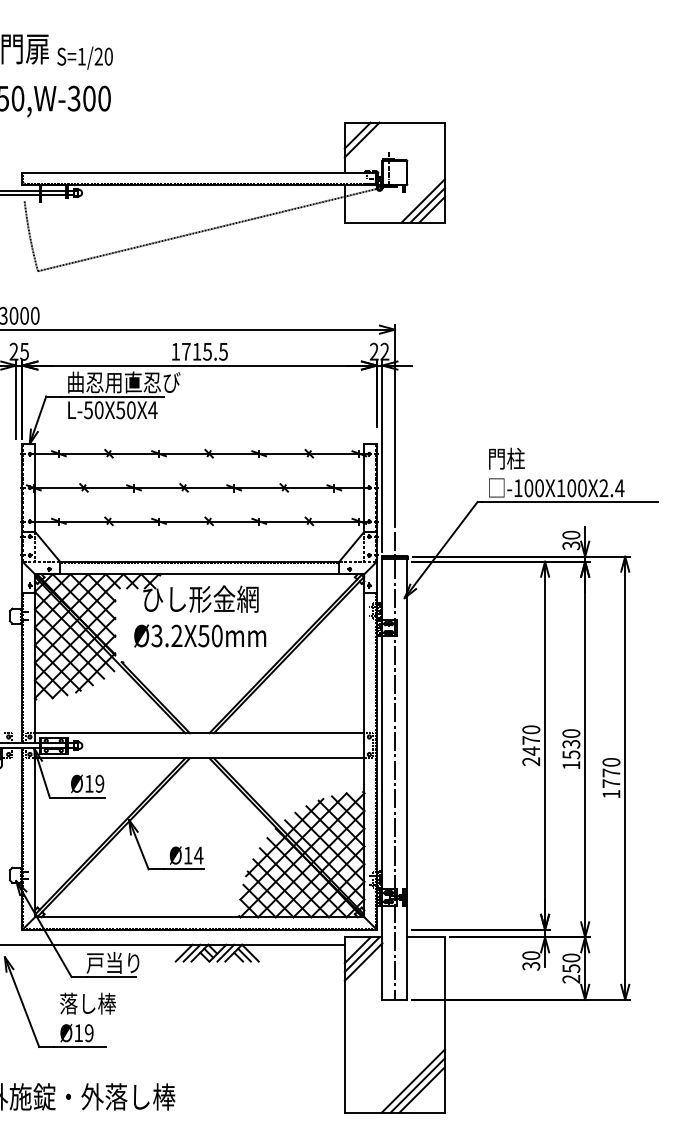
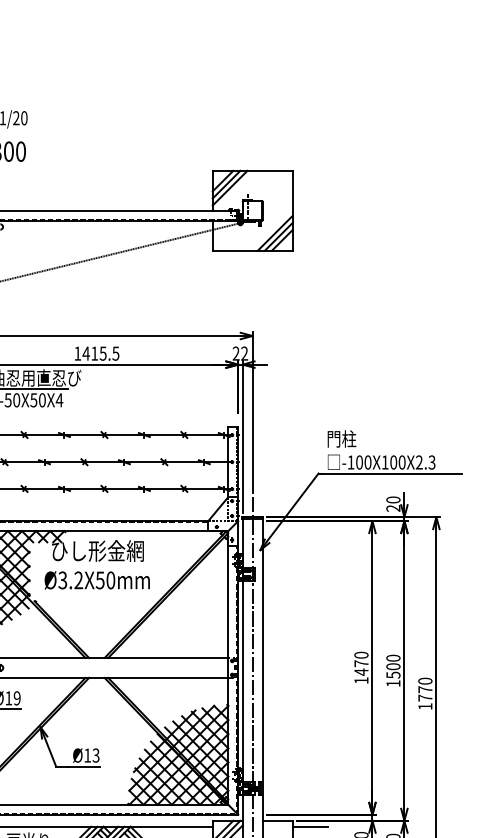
line: (366, 144) -> (229, 188), added
text: (186, 351) -> (86, 353), 1715.5 -> 1415.5
text: (619, 488) -> (431, 462), -100X100X2.4 -> -100X100X2.3
text: (571, 545) -> (393, 508), 30 -> 20
text: (571, 743) -> (393, 666), 1530 -> 1500
text: (530, 761) -> (360, 680), 2470 -> 1470
text: (198, 855) -> (95, 755), Ø14 -> Ø13
line: (466, 944) -> (309, 826), added

